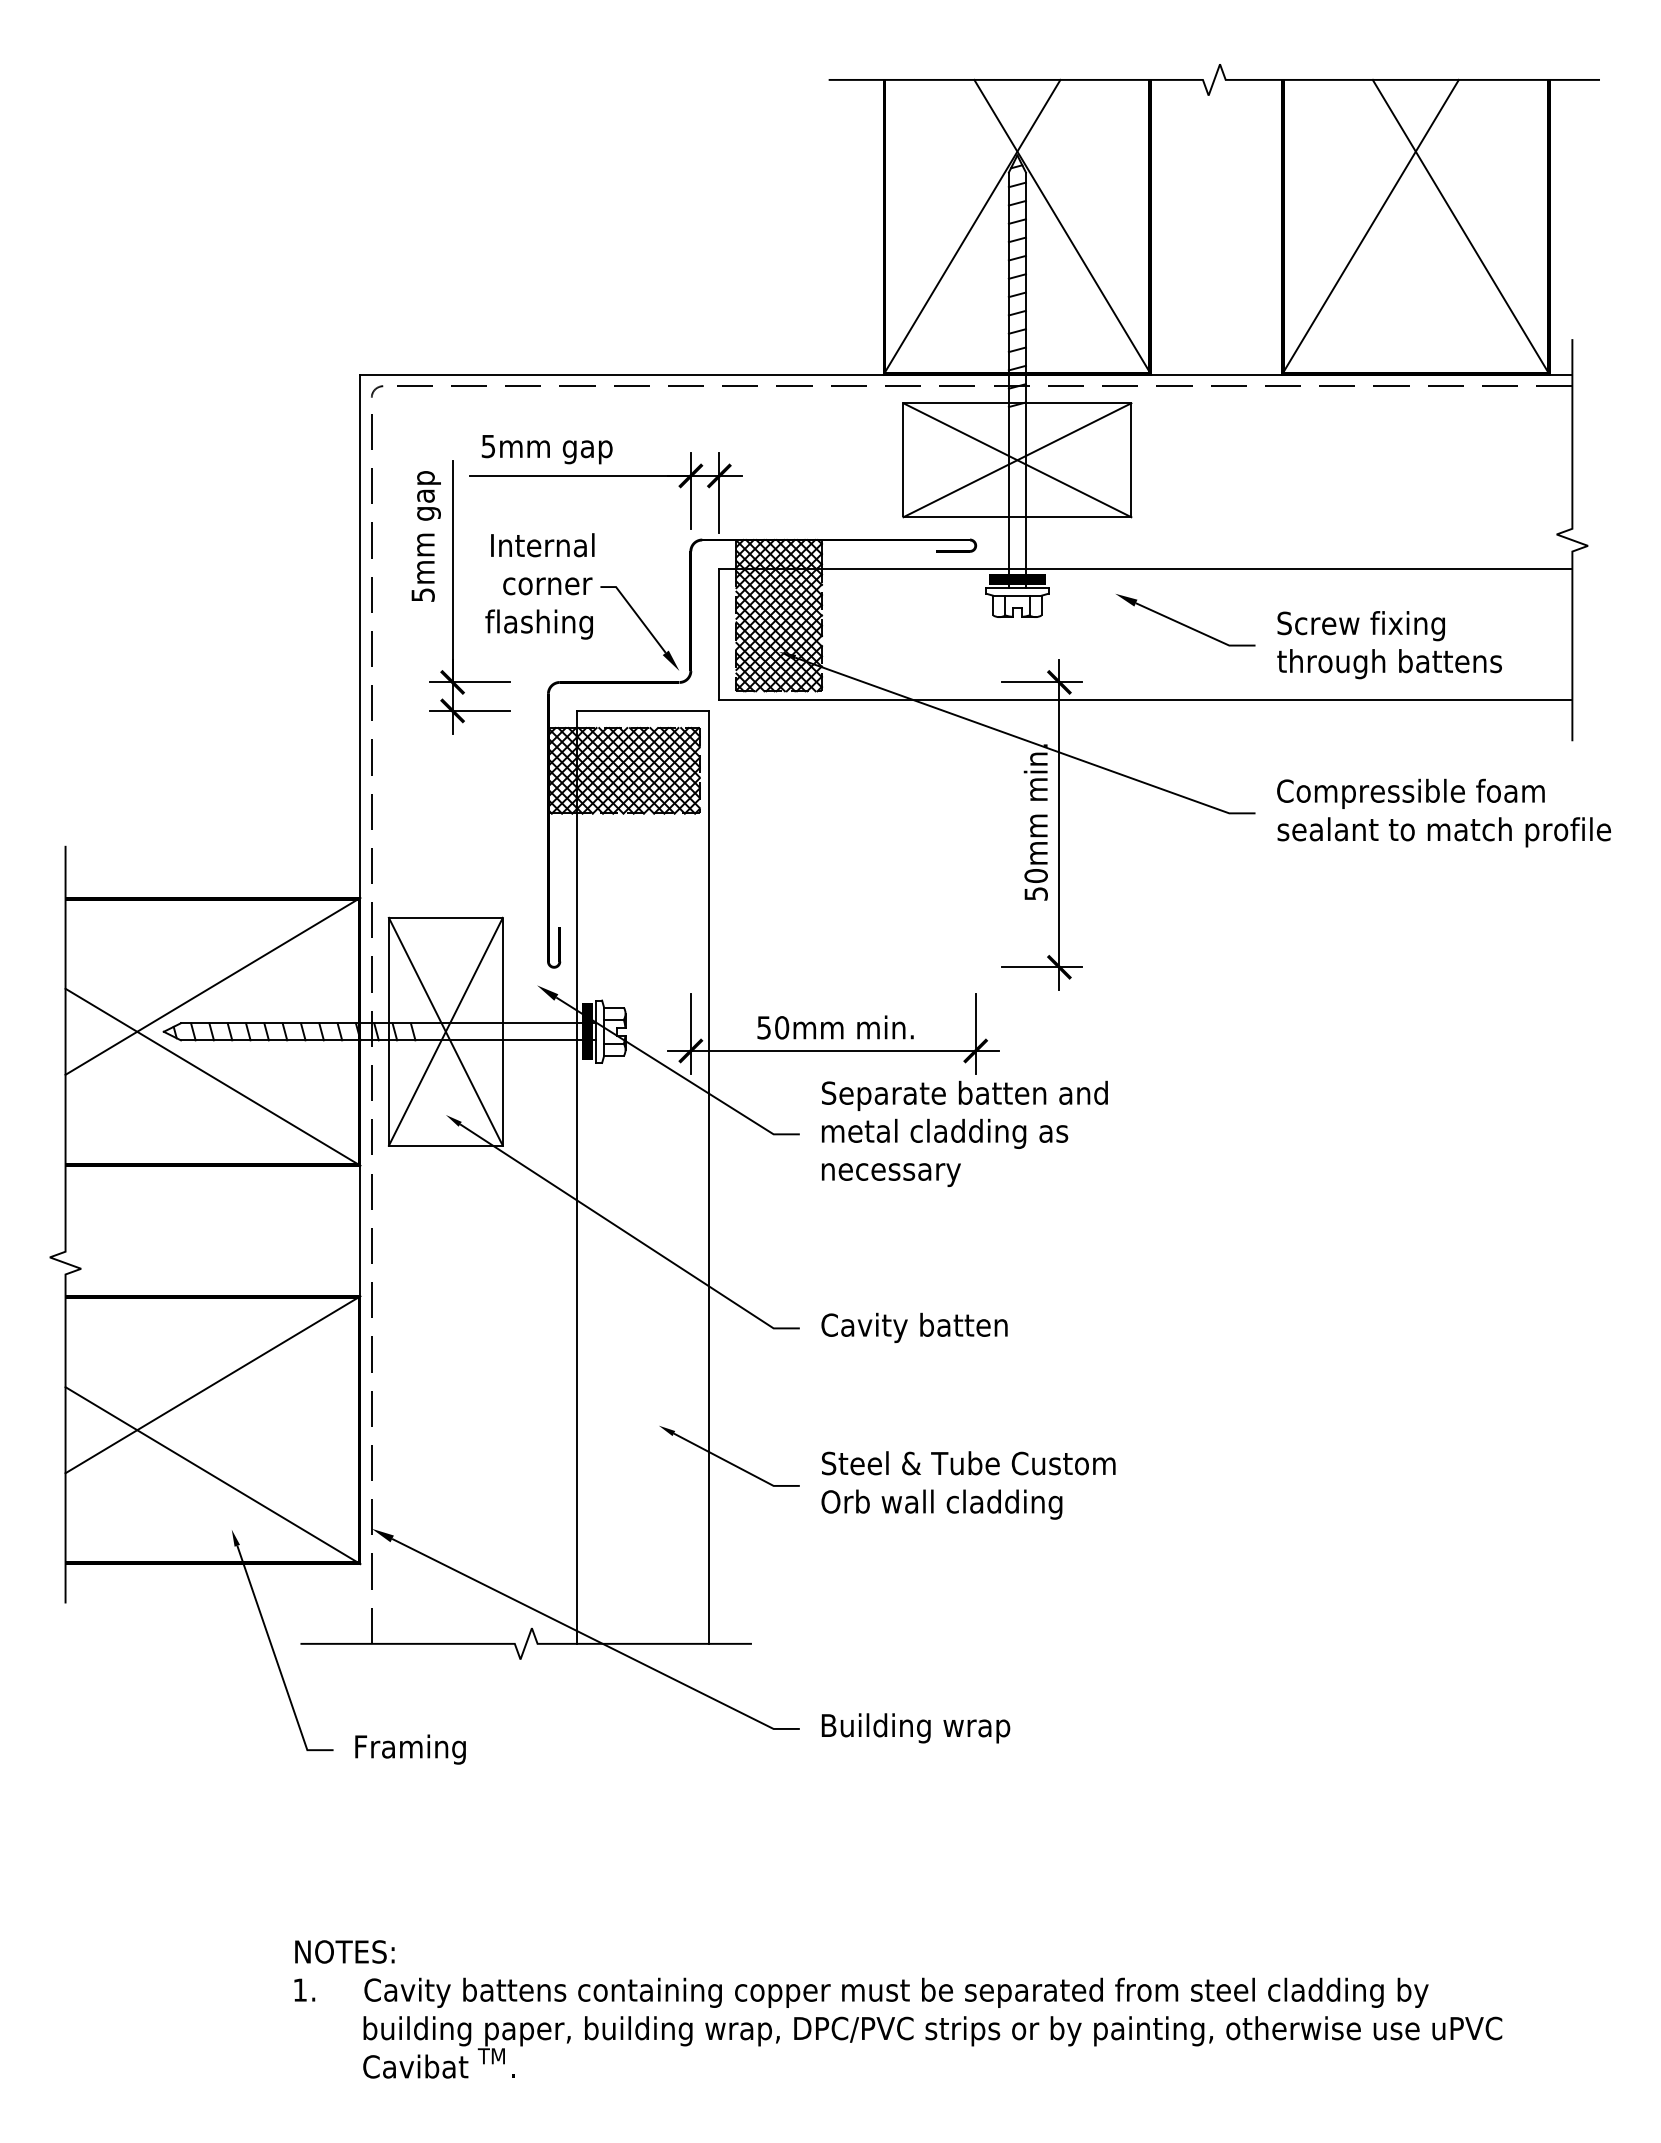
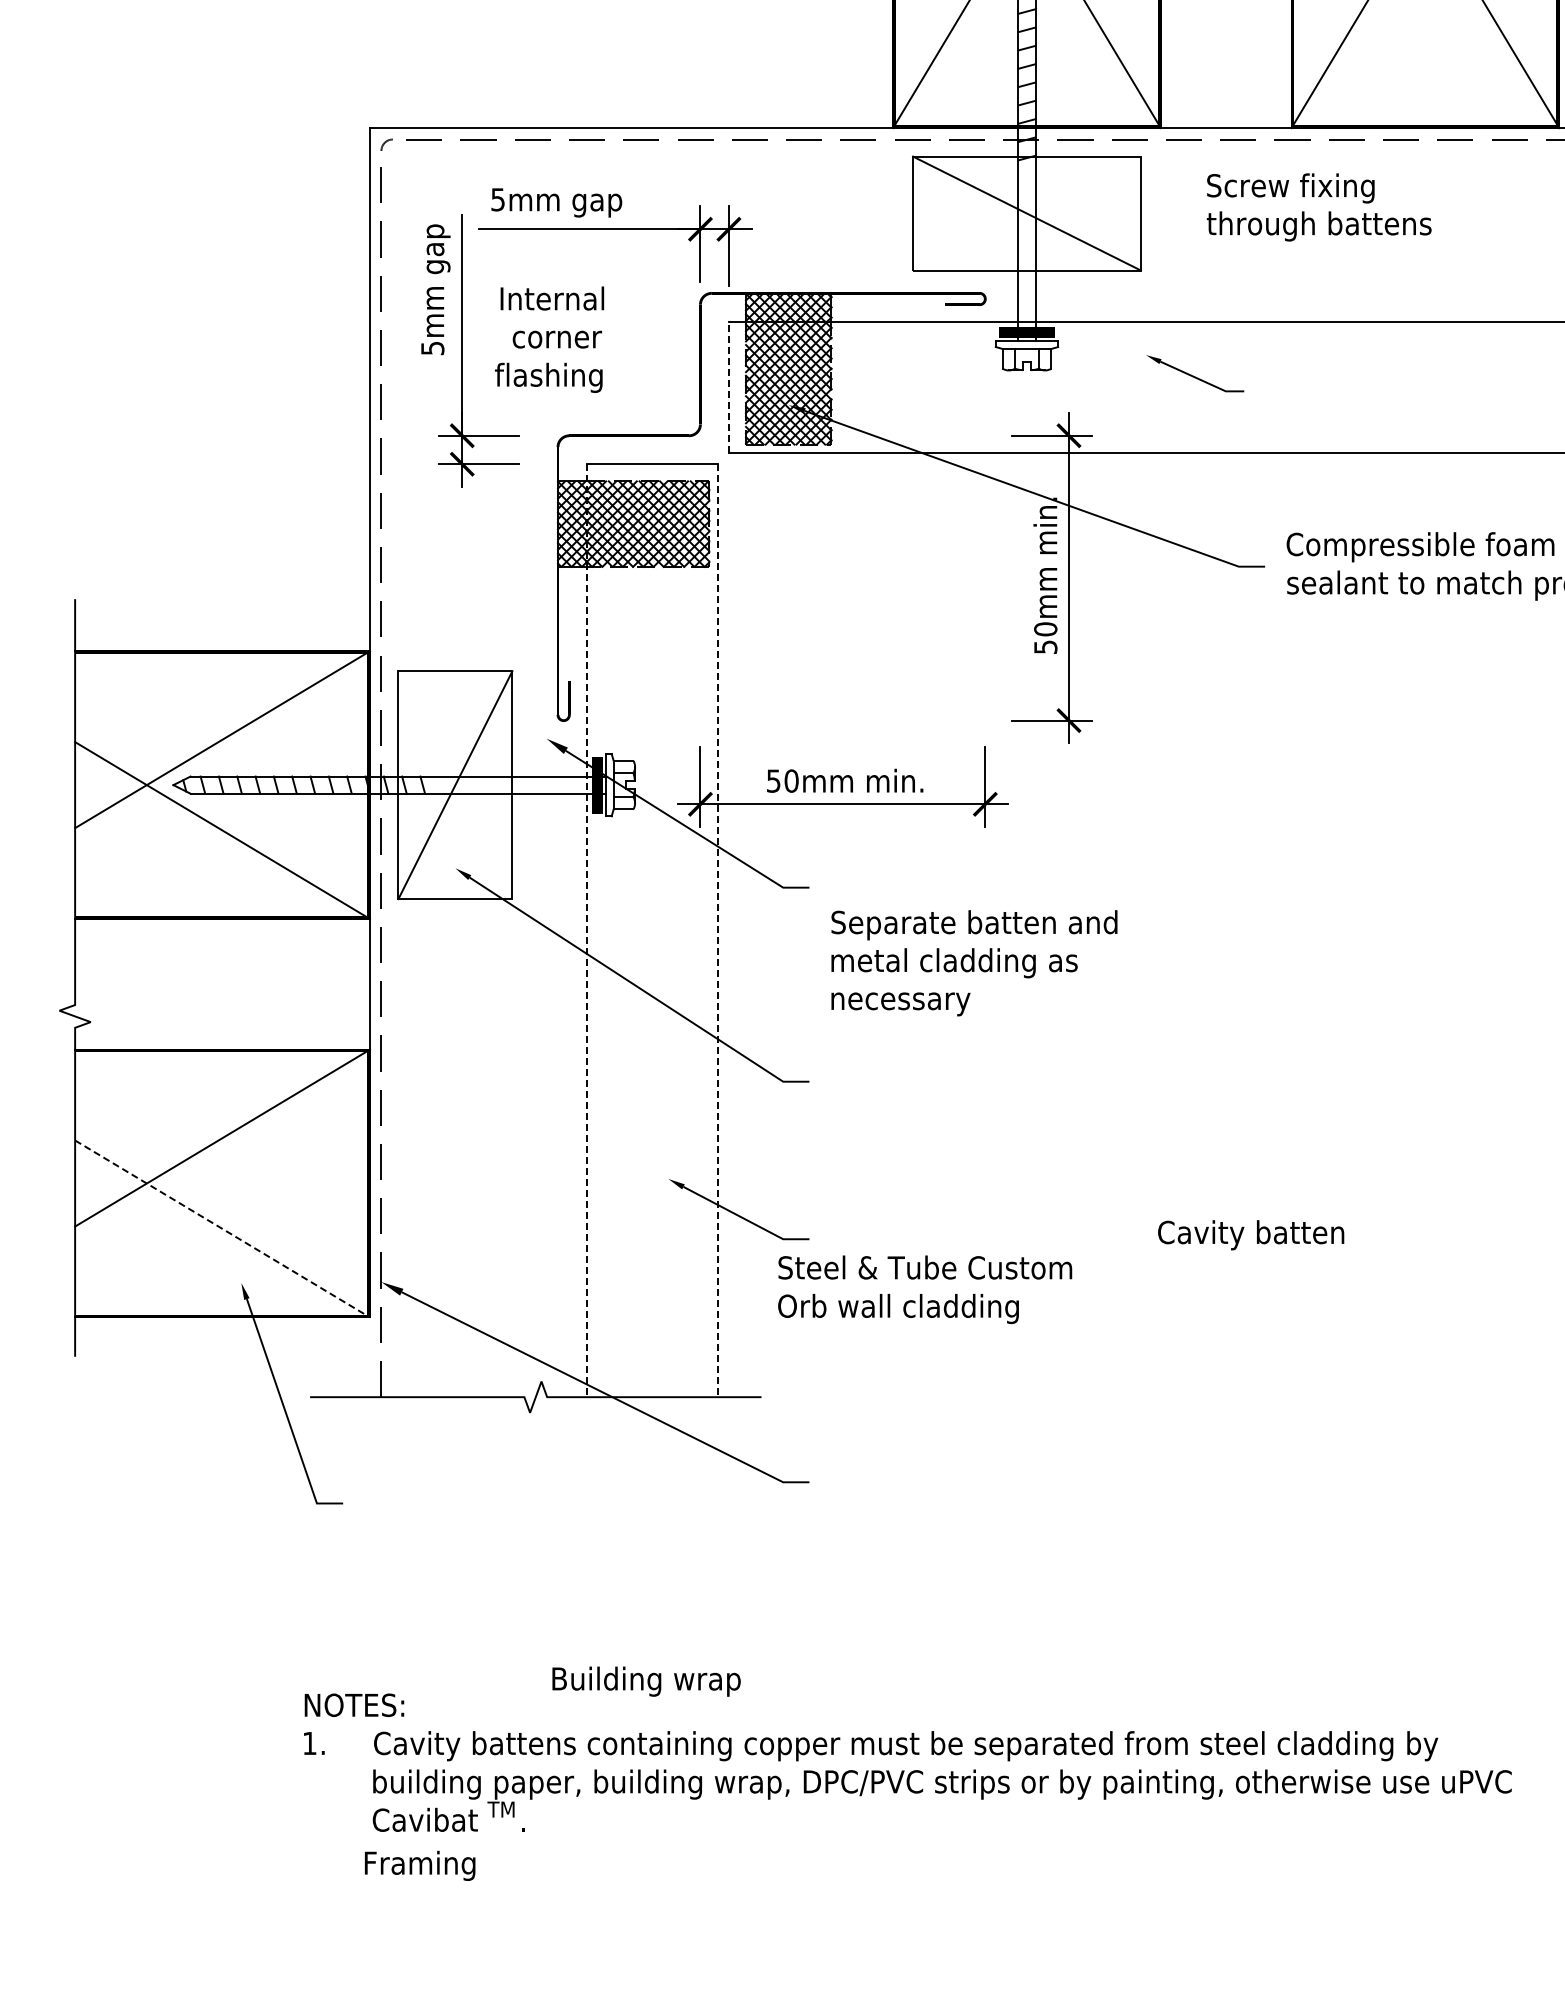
line: (1017, 460) -> (1027, 213), removed
part: (1185, 620) -> (1195, 373), size x0.7
part: (639, 628) -> (649, 381), removed
line: (719, 634) -> (729, 387), solid -> dashed
text: (1389, 645) -> (1319, 207), moved
line: (445, 1031) -> (455, 784), removed
text: (964, 1133) -> (974, 962), moved
line: (576, 1177) -> (586, 930), solid -> dashed
line: (708, 1177) -> (718, 930), solid -> dashed
text: (914, 1327) -> (1251, 1234), moved
line: (212, 1475) -> (222, 1228), solid -> dashed
text: (968, 1485) -> (925, 1289), moved
text: (915, 1728) -> (646, 1681), moved
text: (410, 1749) -> (420, 1865), moved

